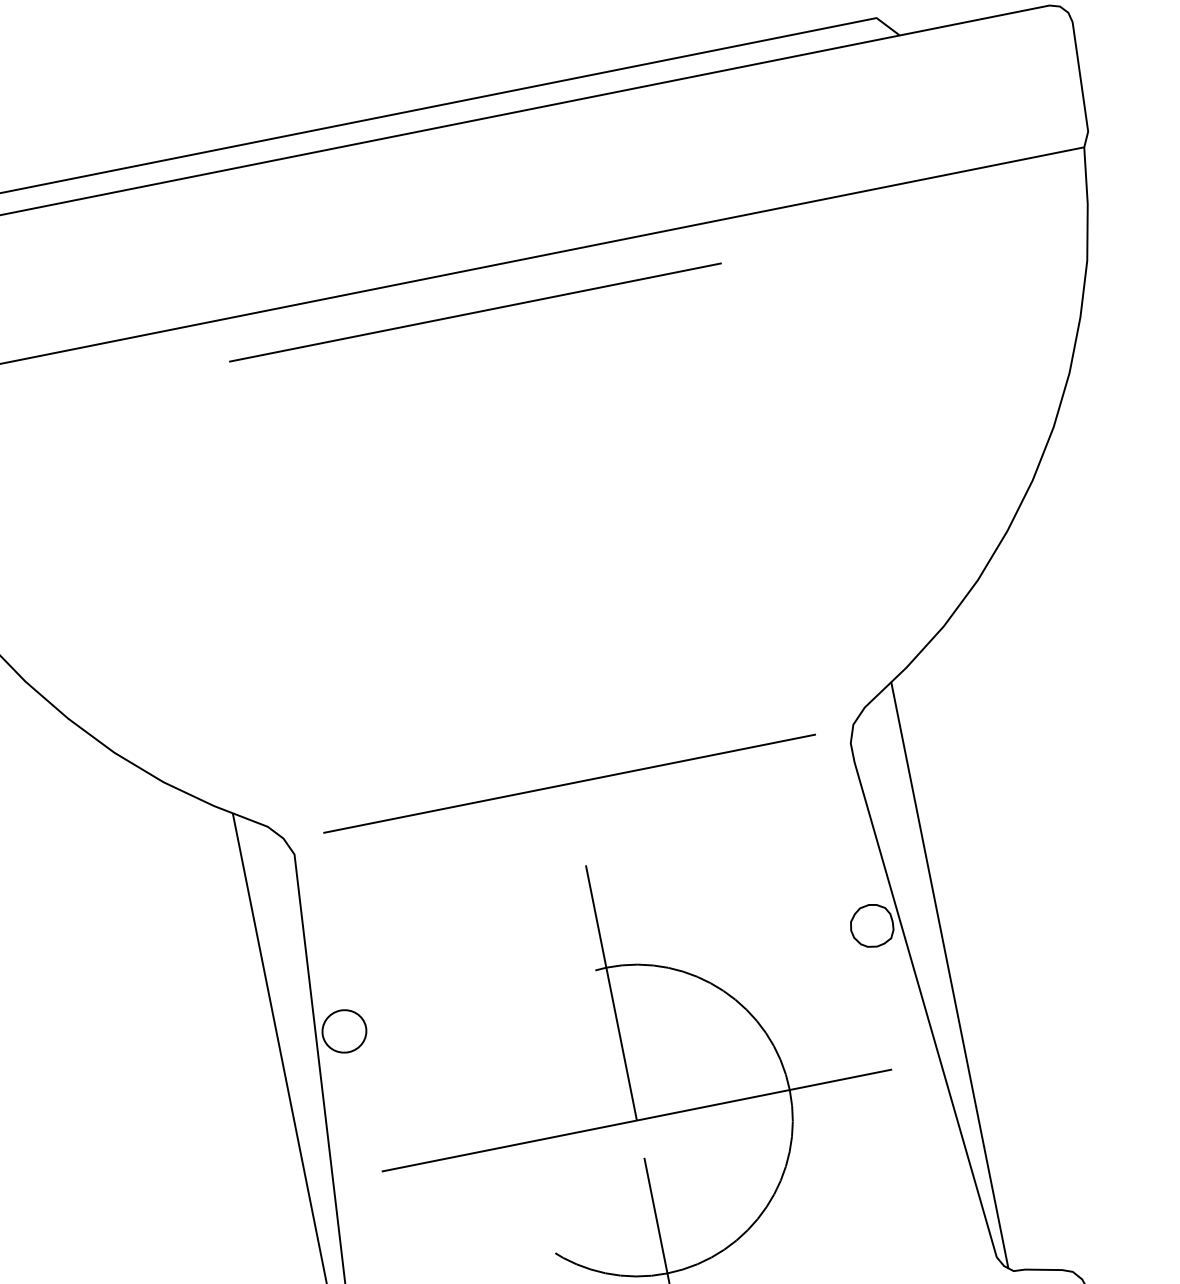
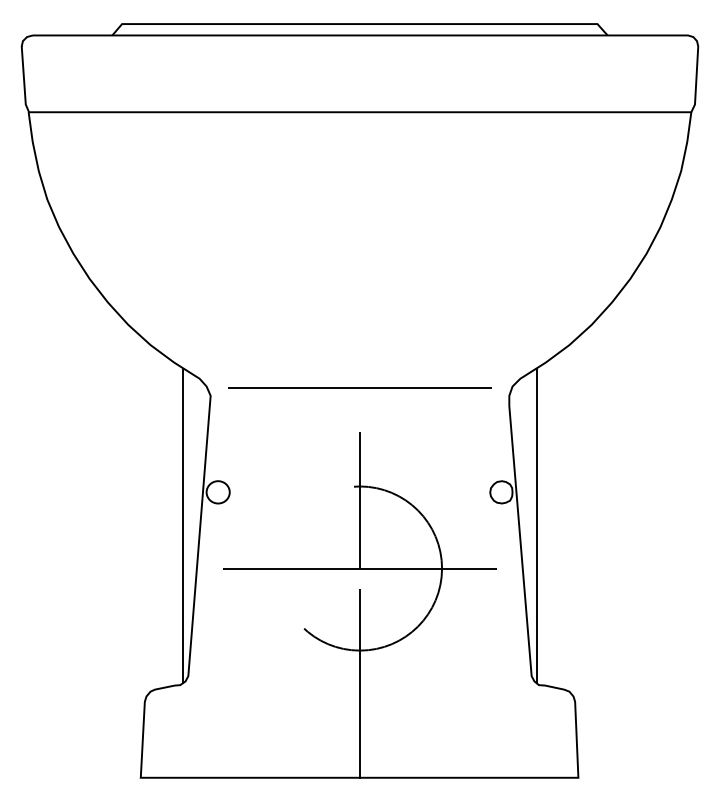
line: (474, 312) -> (359, 134), removed

